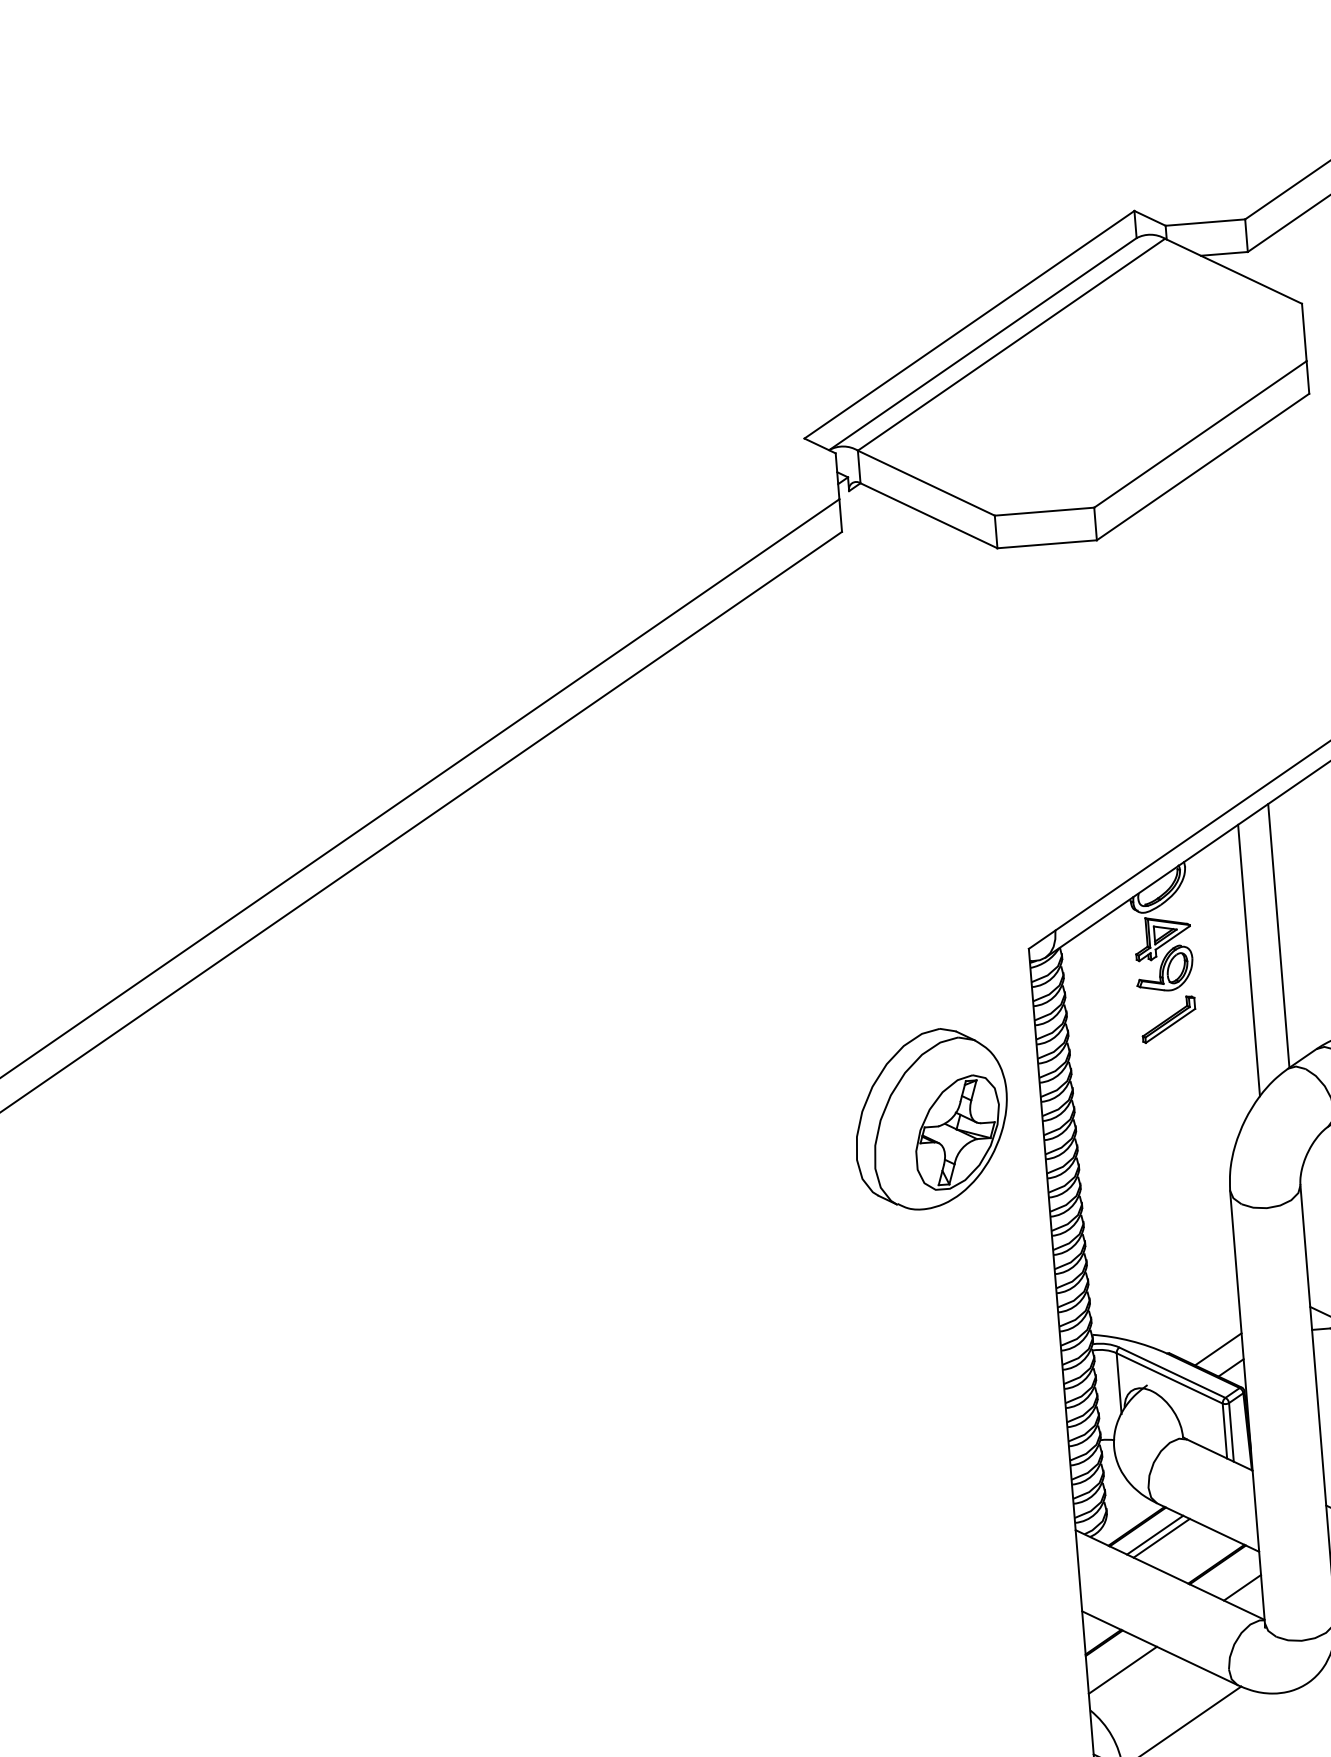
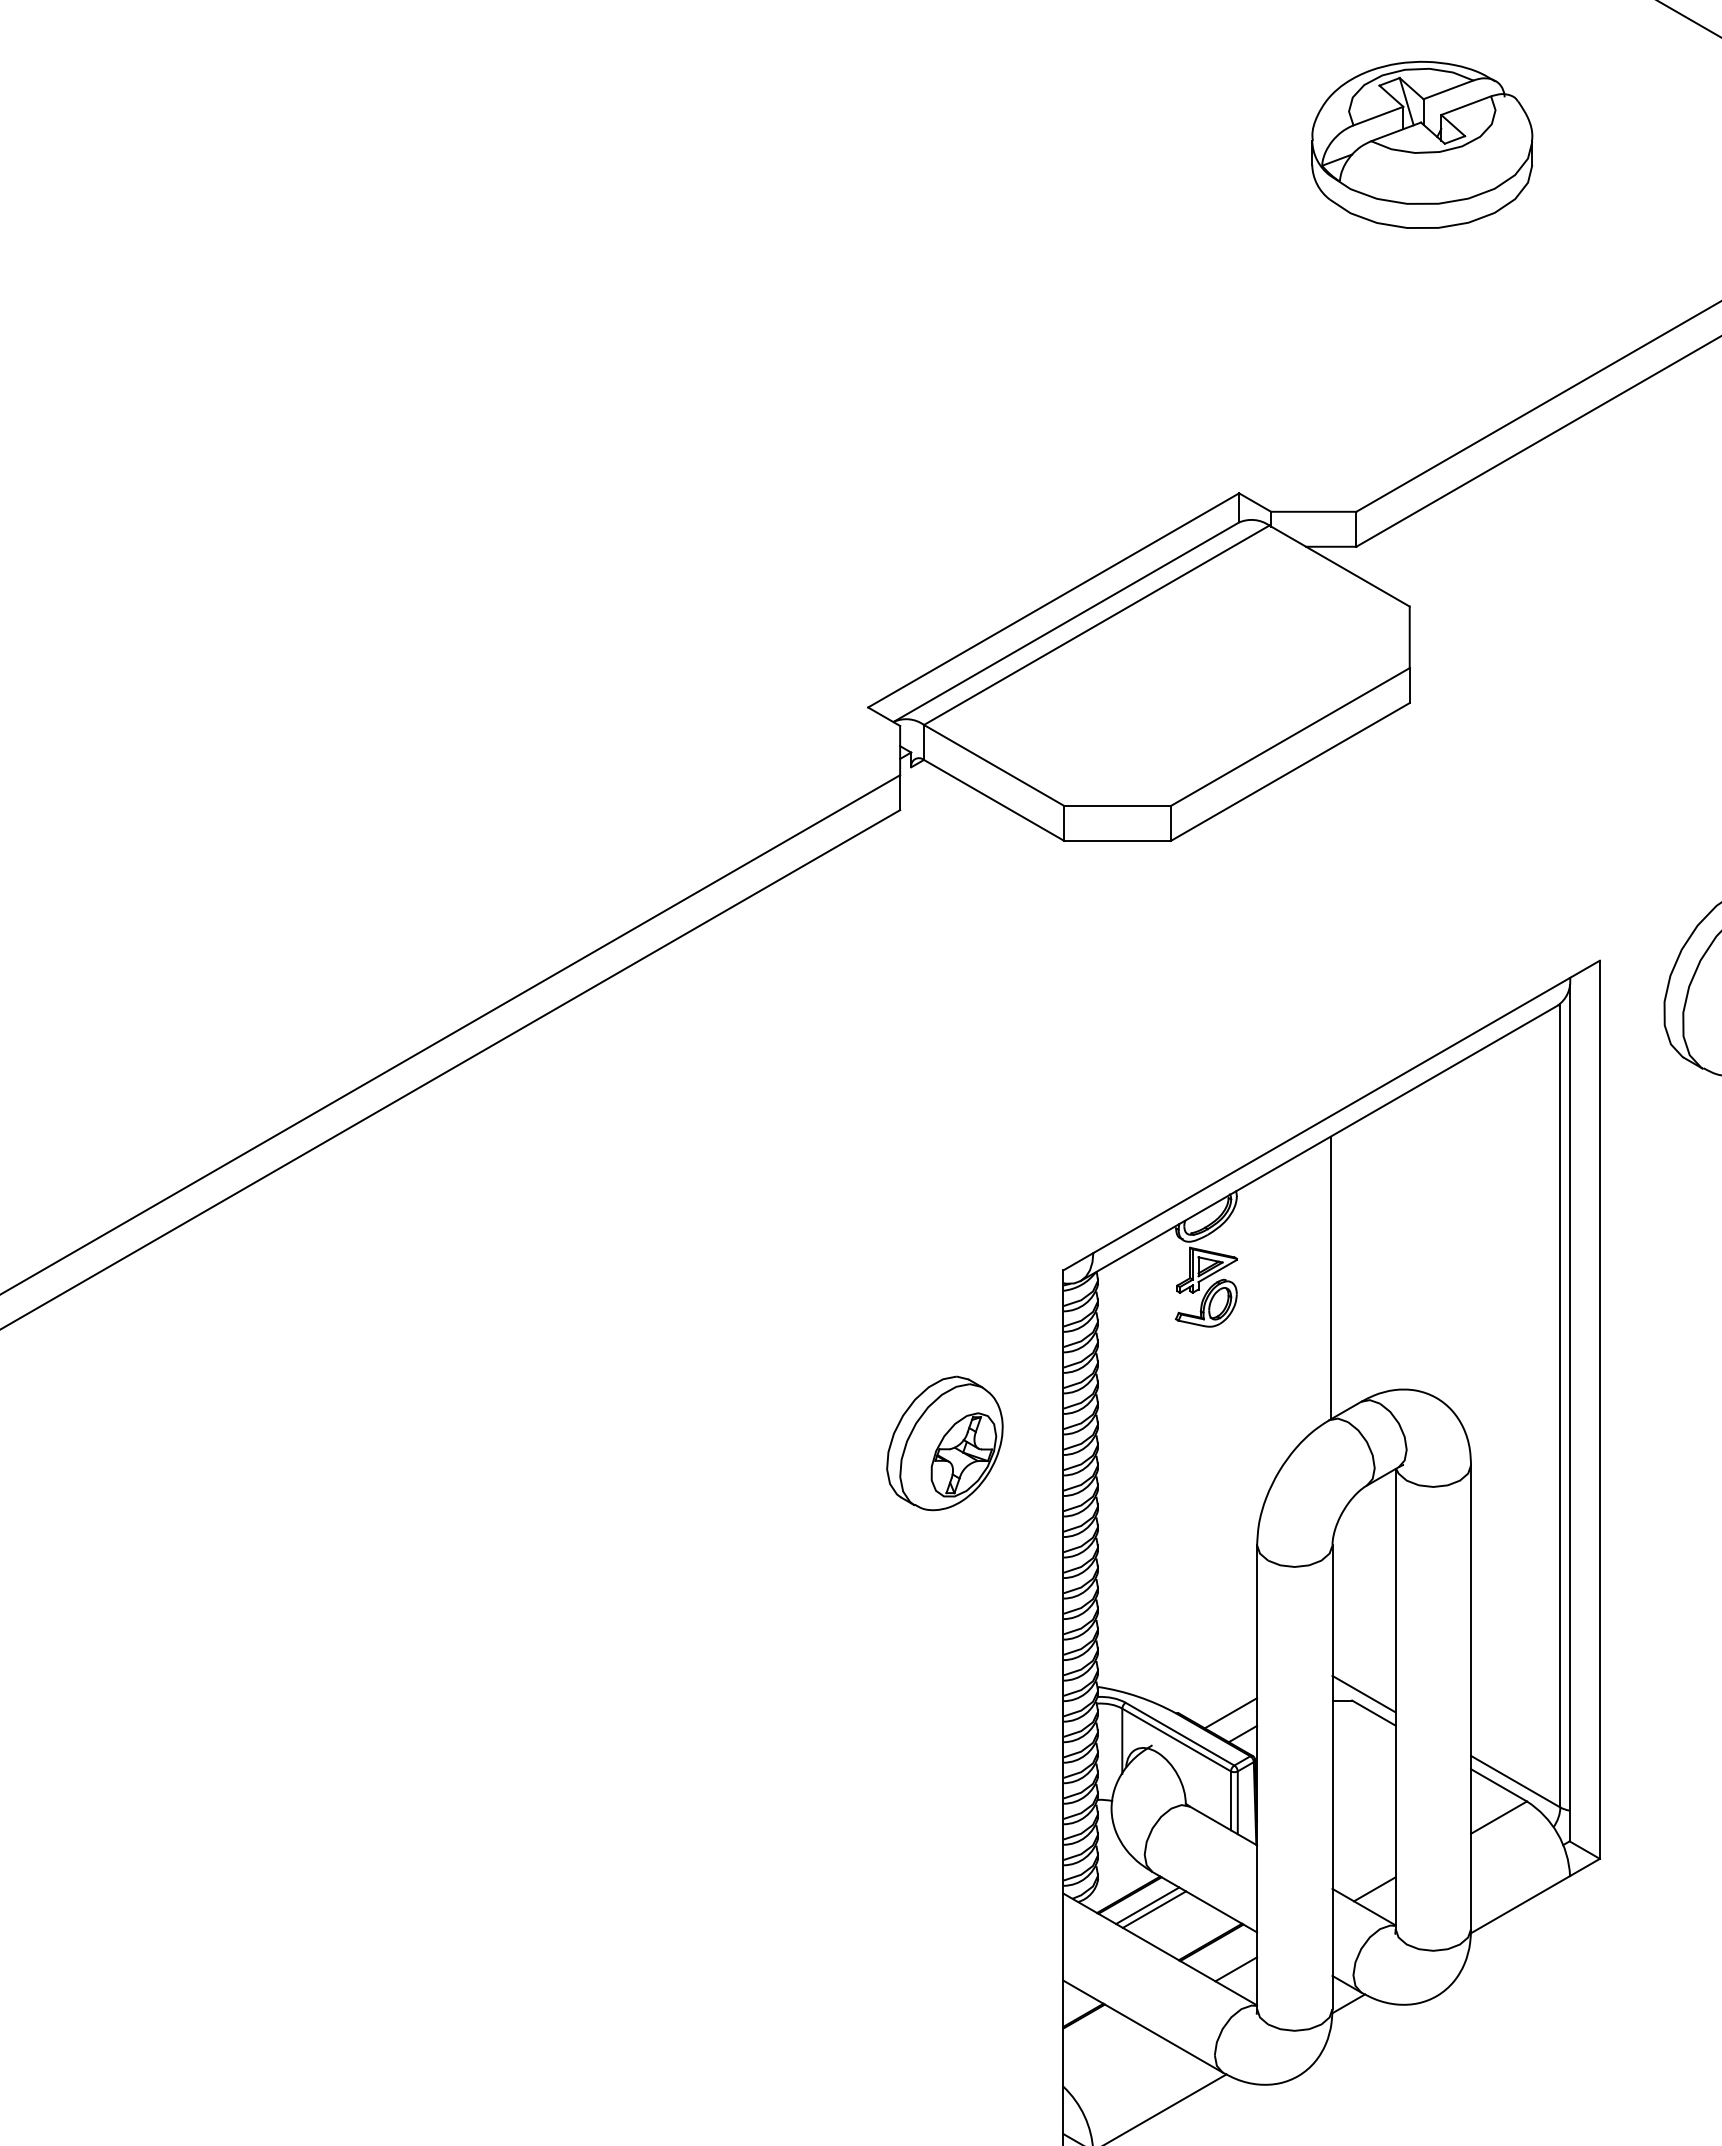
line: (1249, 960) -> (1297, 1301), removed
part: (1168, 1019) -> (1206, 1357), removed
part: (930, 1119) -> (944, 1443), size x0.7
line: (1122, 1669) -> (1101, 2046), removed

